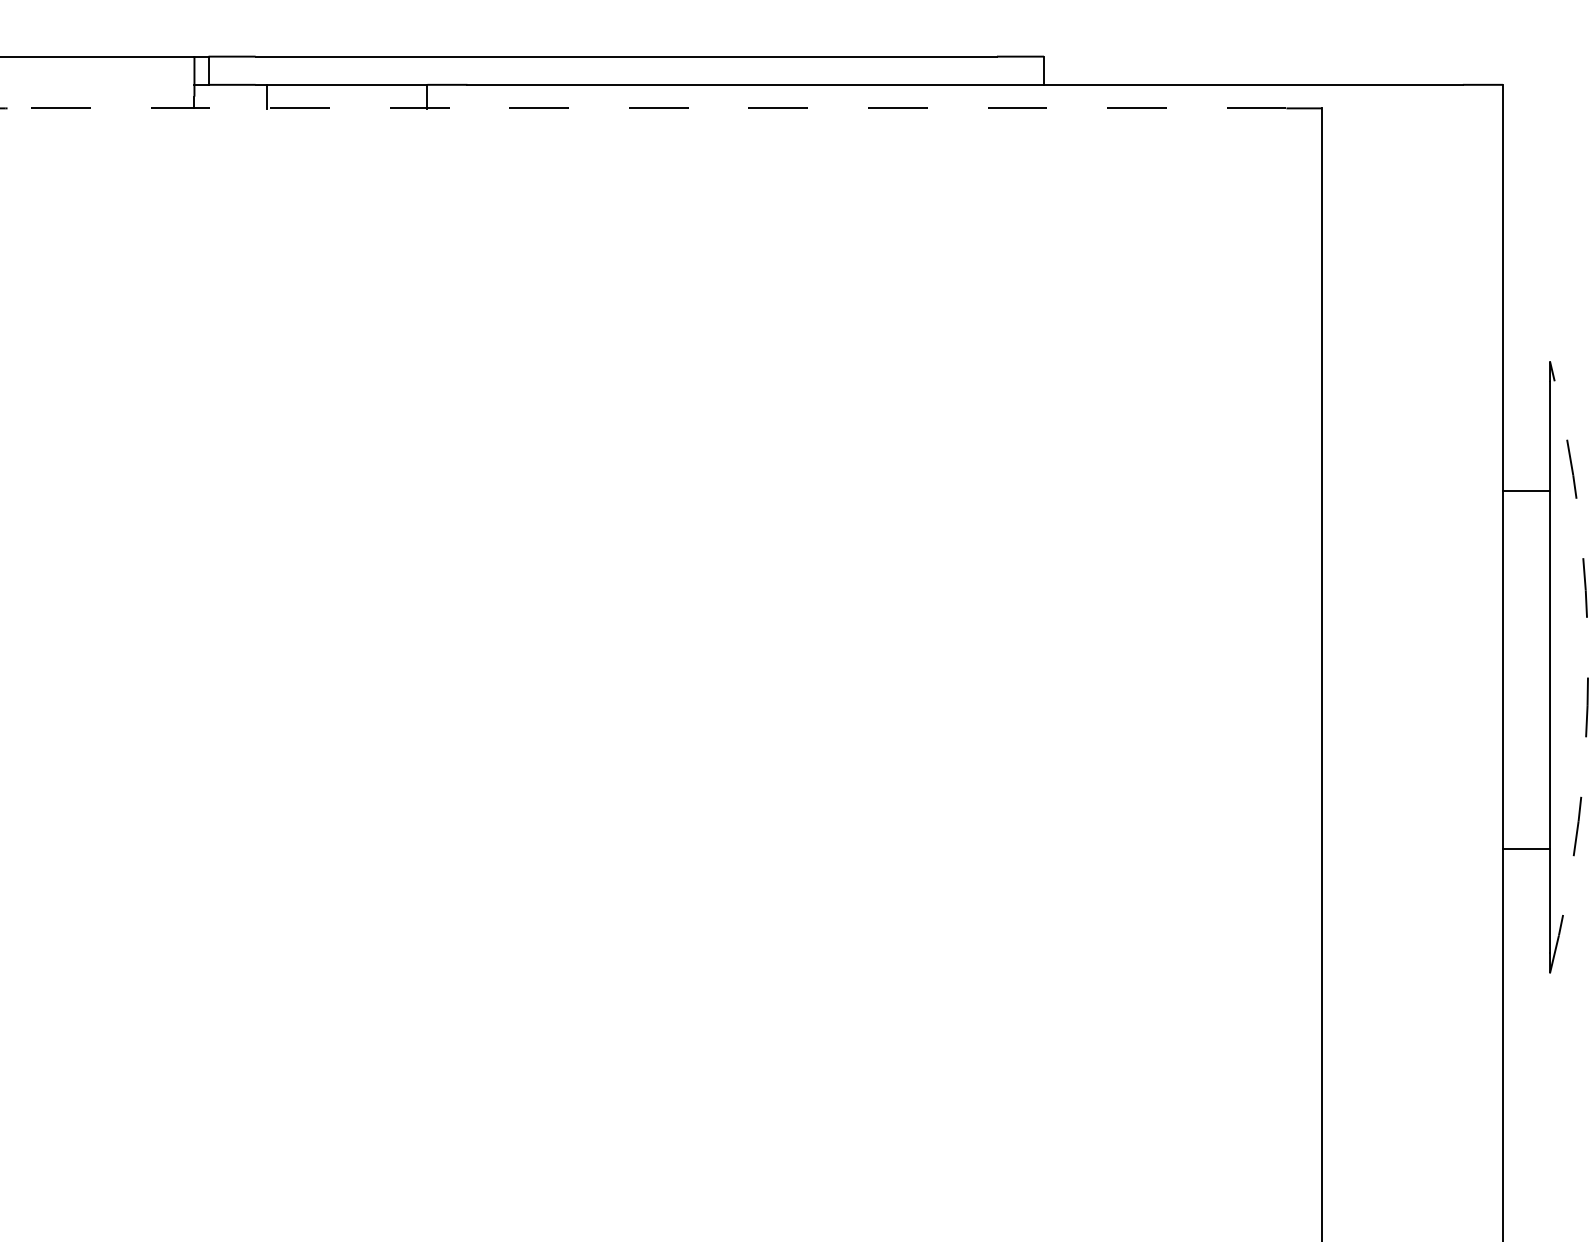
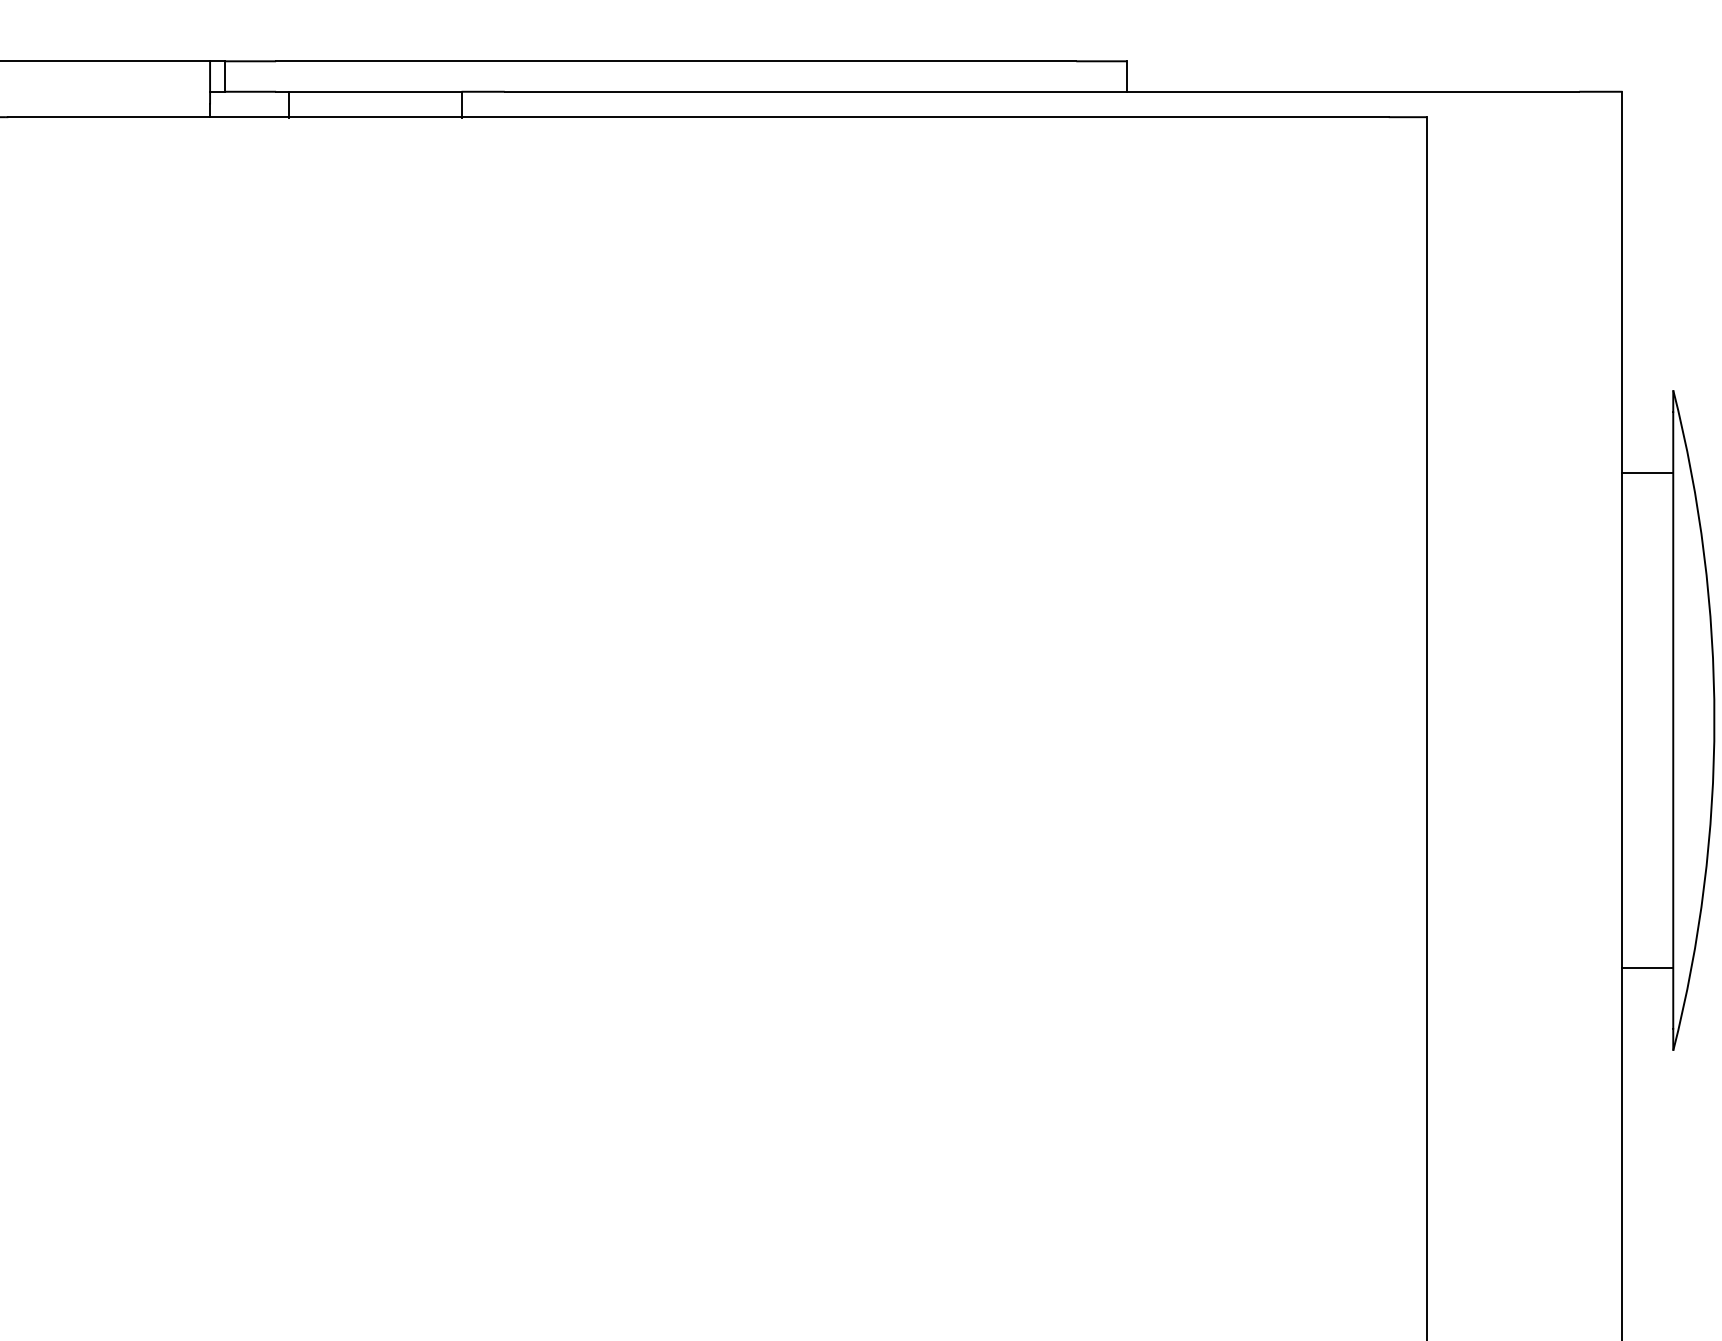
line: (646, 108) -> (698, 117), dashed -> solid
line: (1526, 490) -> (1647, 472), moved
arc: (1588, 667) -> (1714, 720), dashed -> solid
line: (1526, 848) -> (1647, 967), moved

